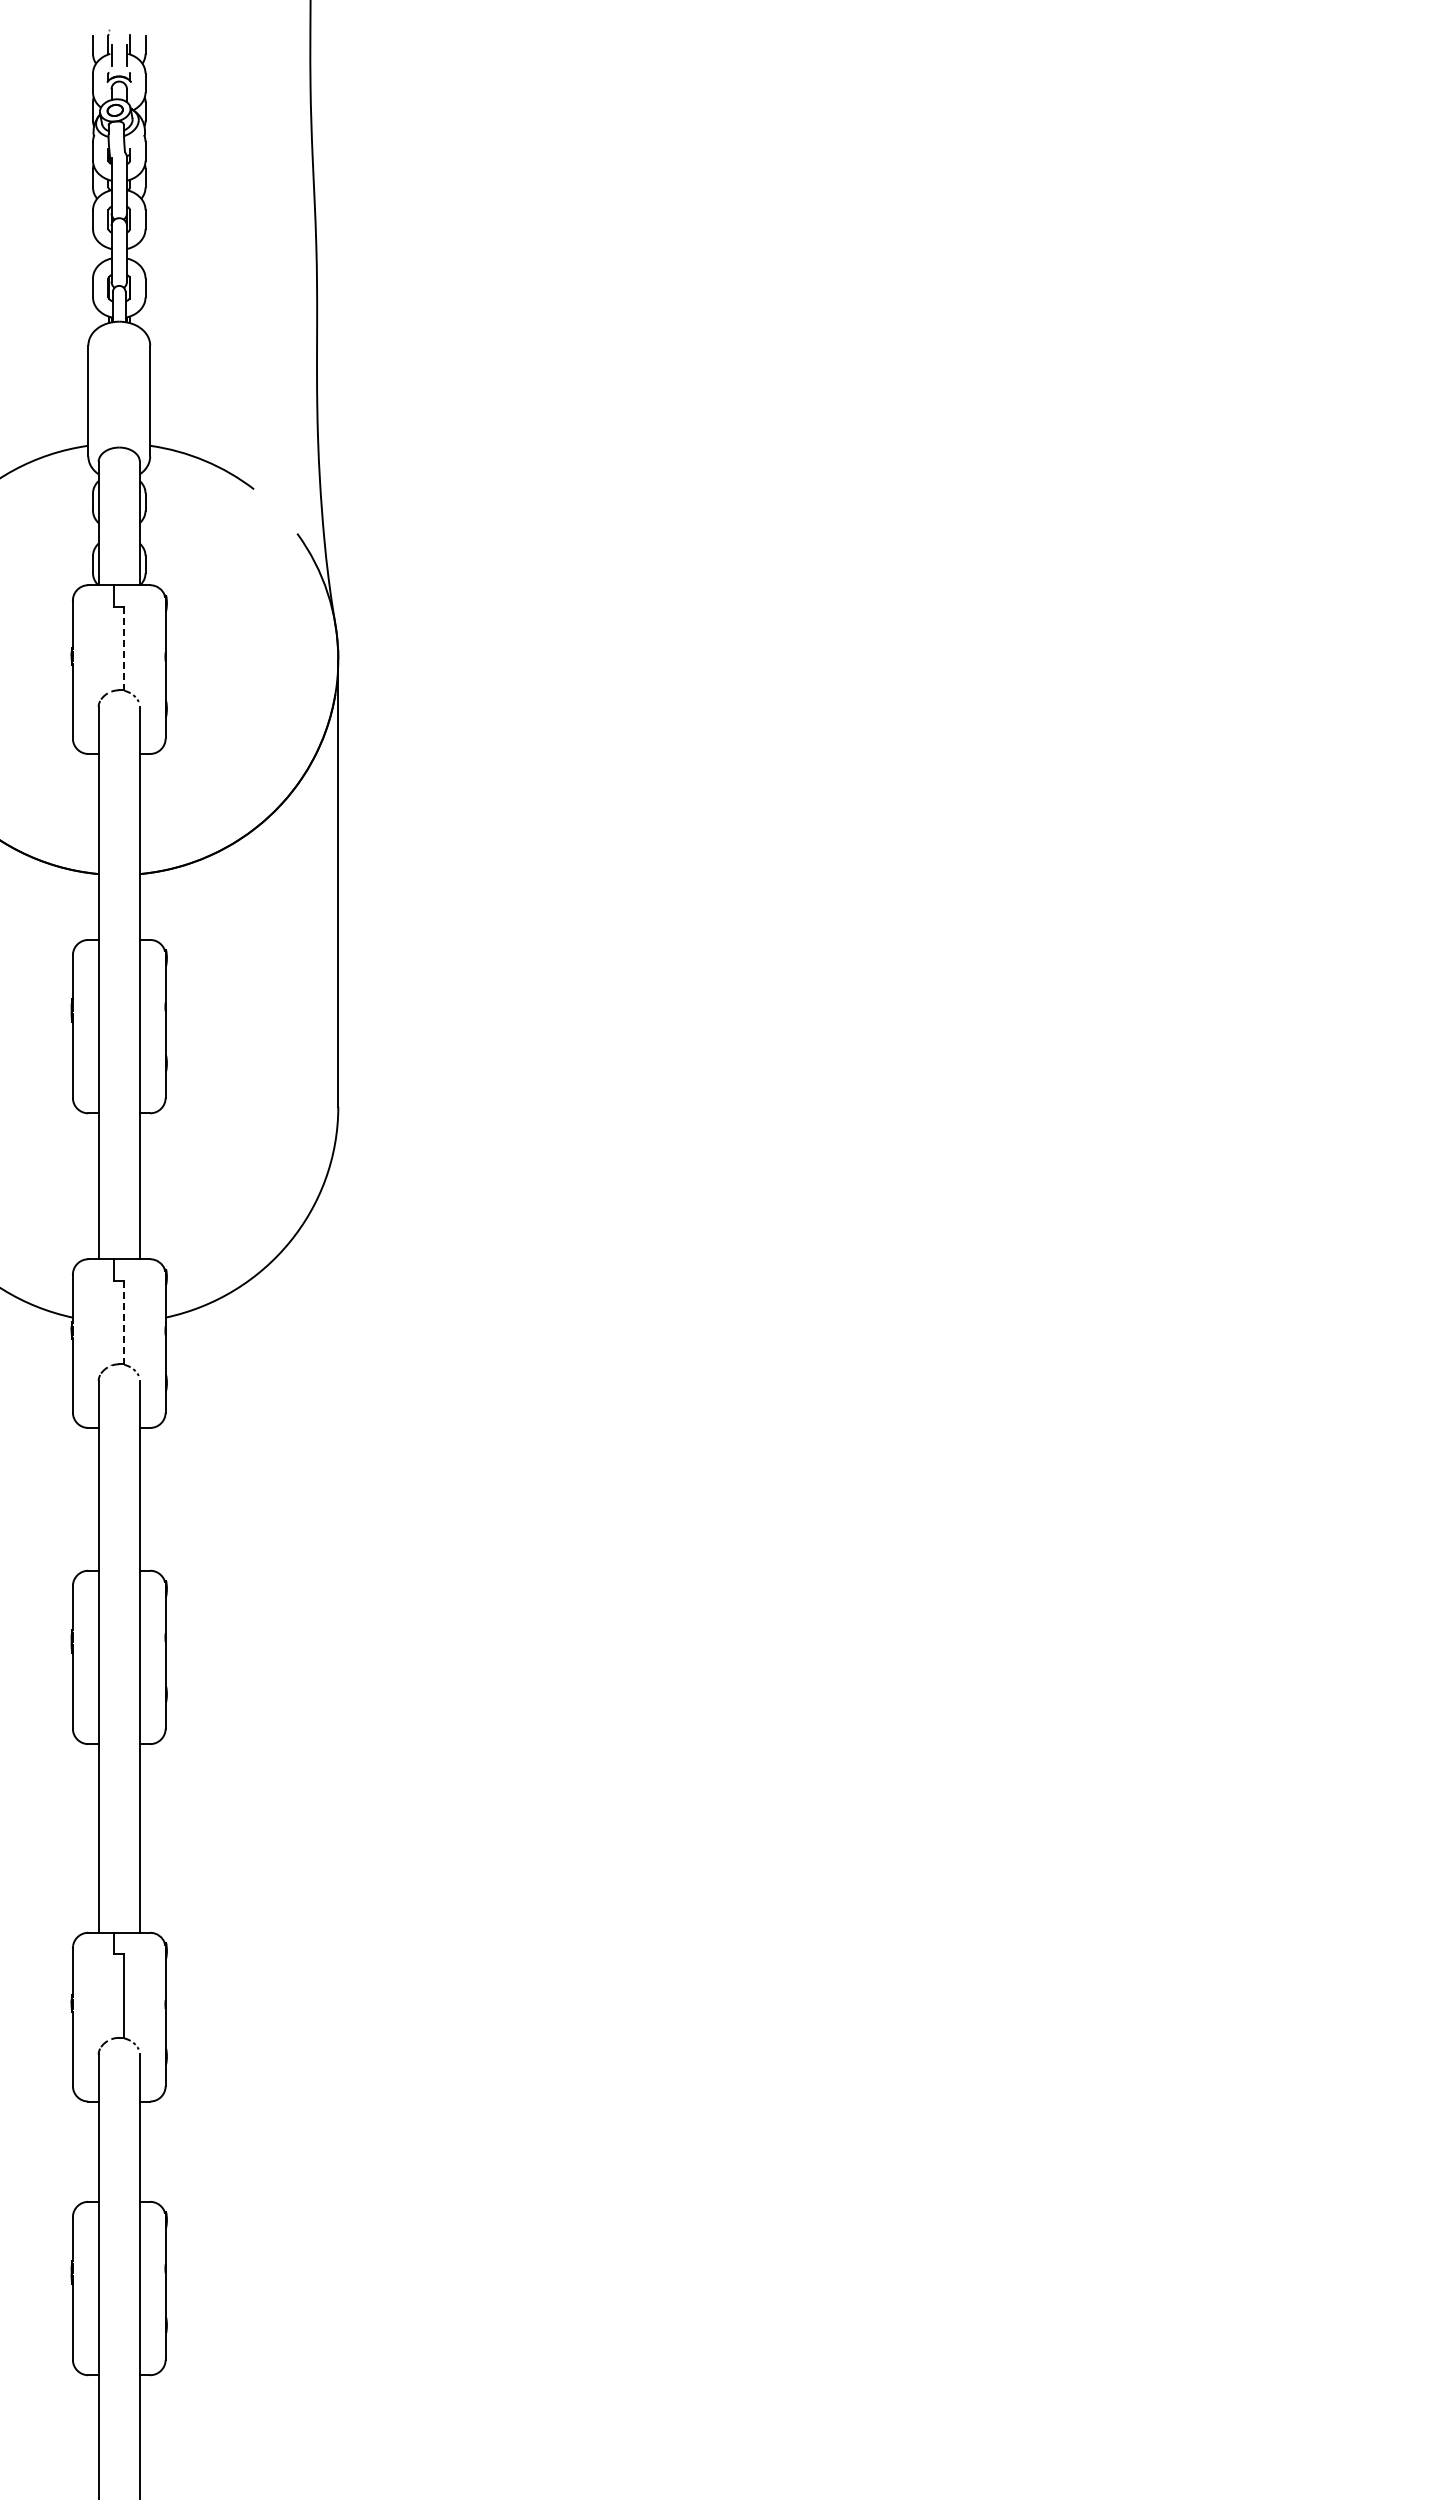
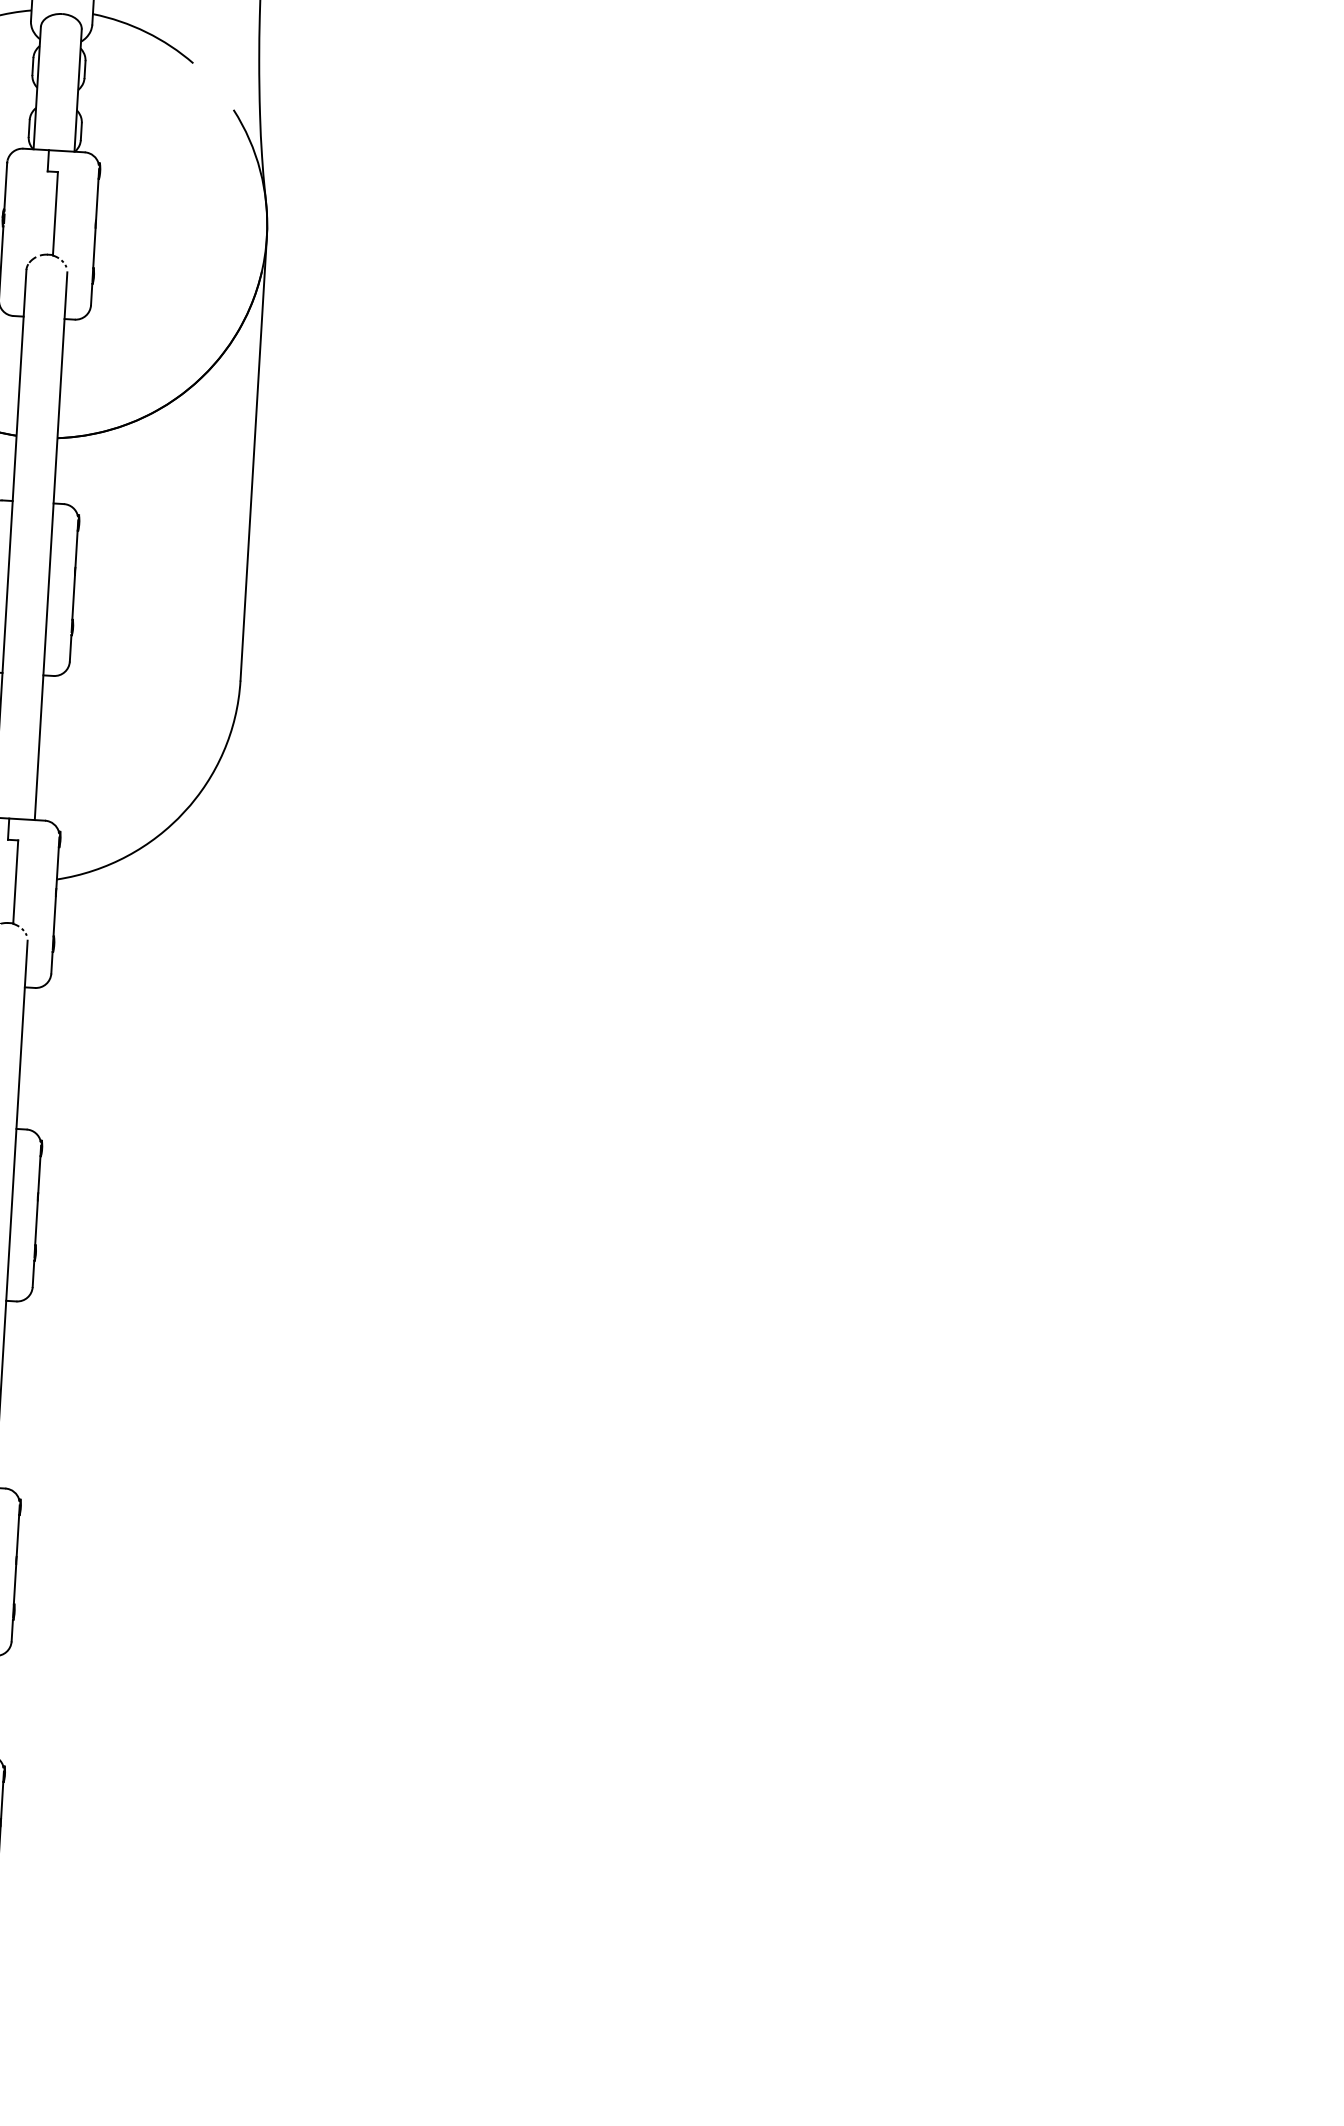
line: (124, 649) -> (55, 214), dashed -> solid
line: (124, 1323) -> (15, 882), dashed -> solid

